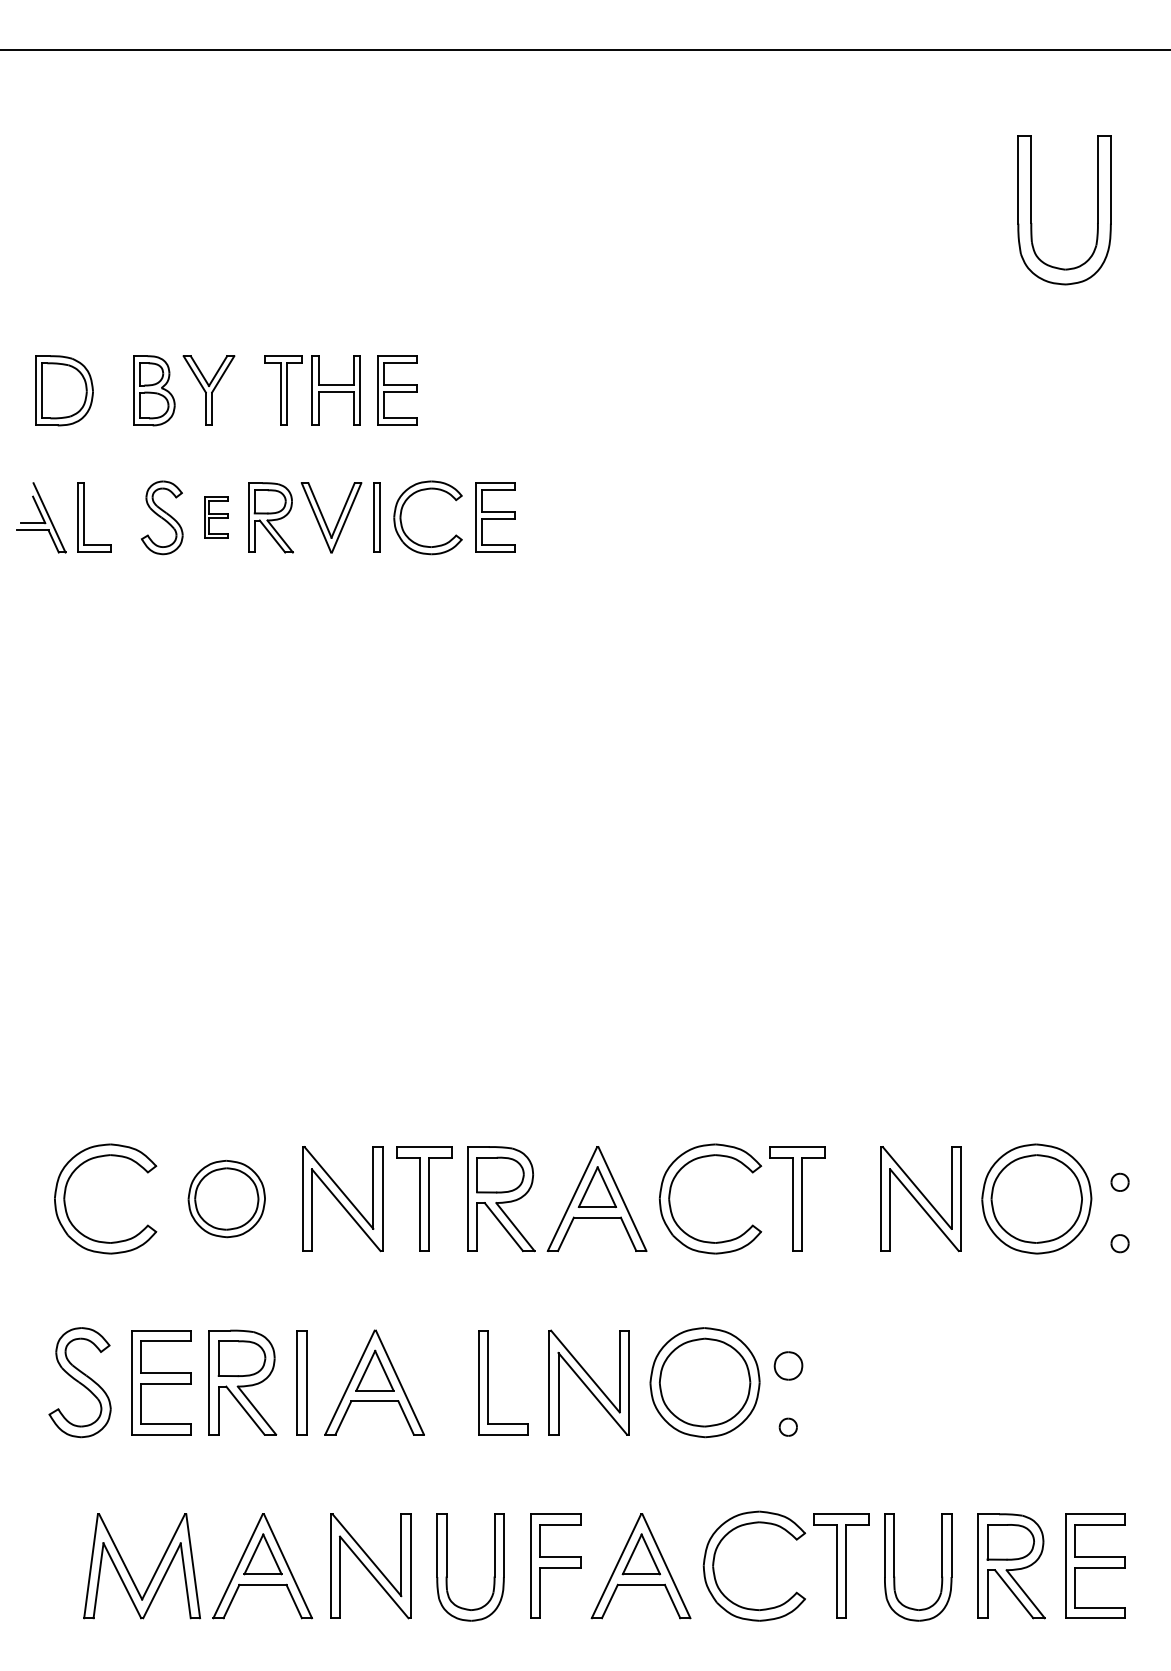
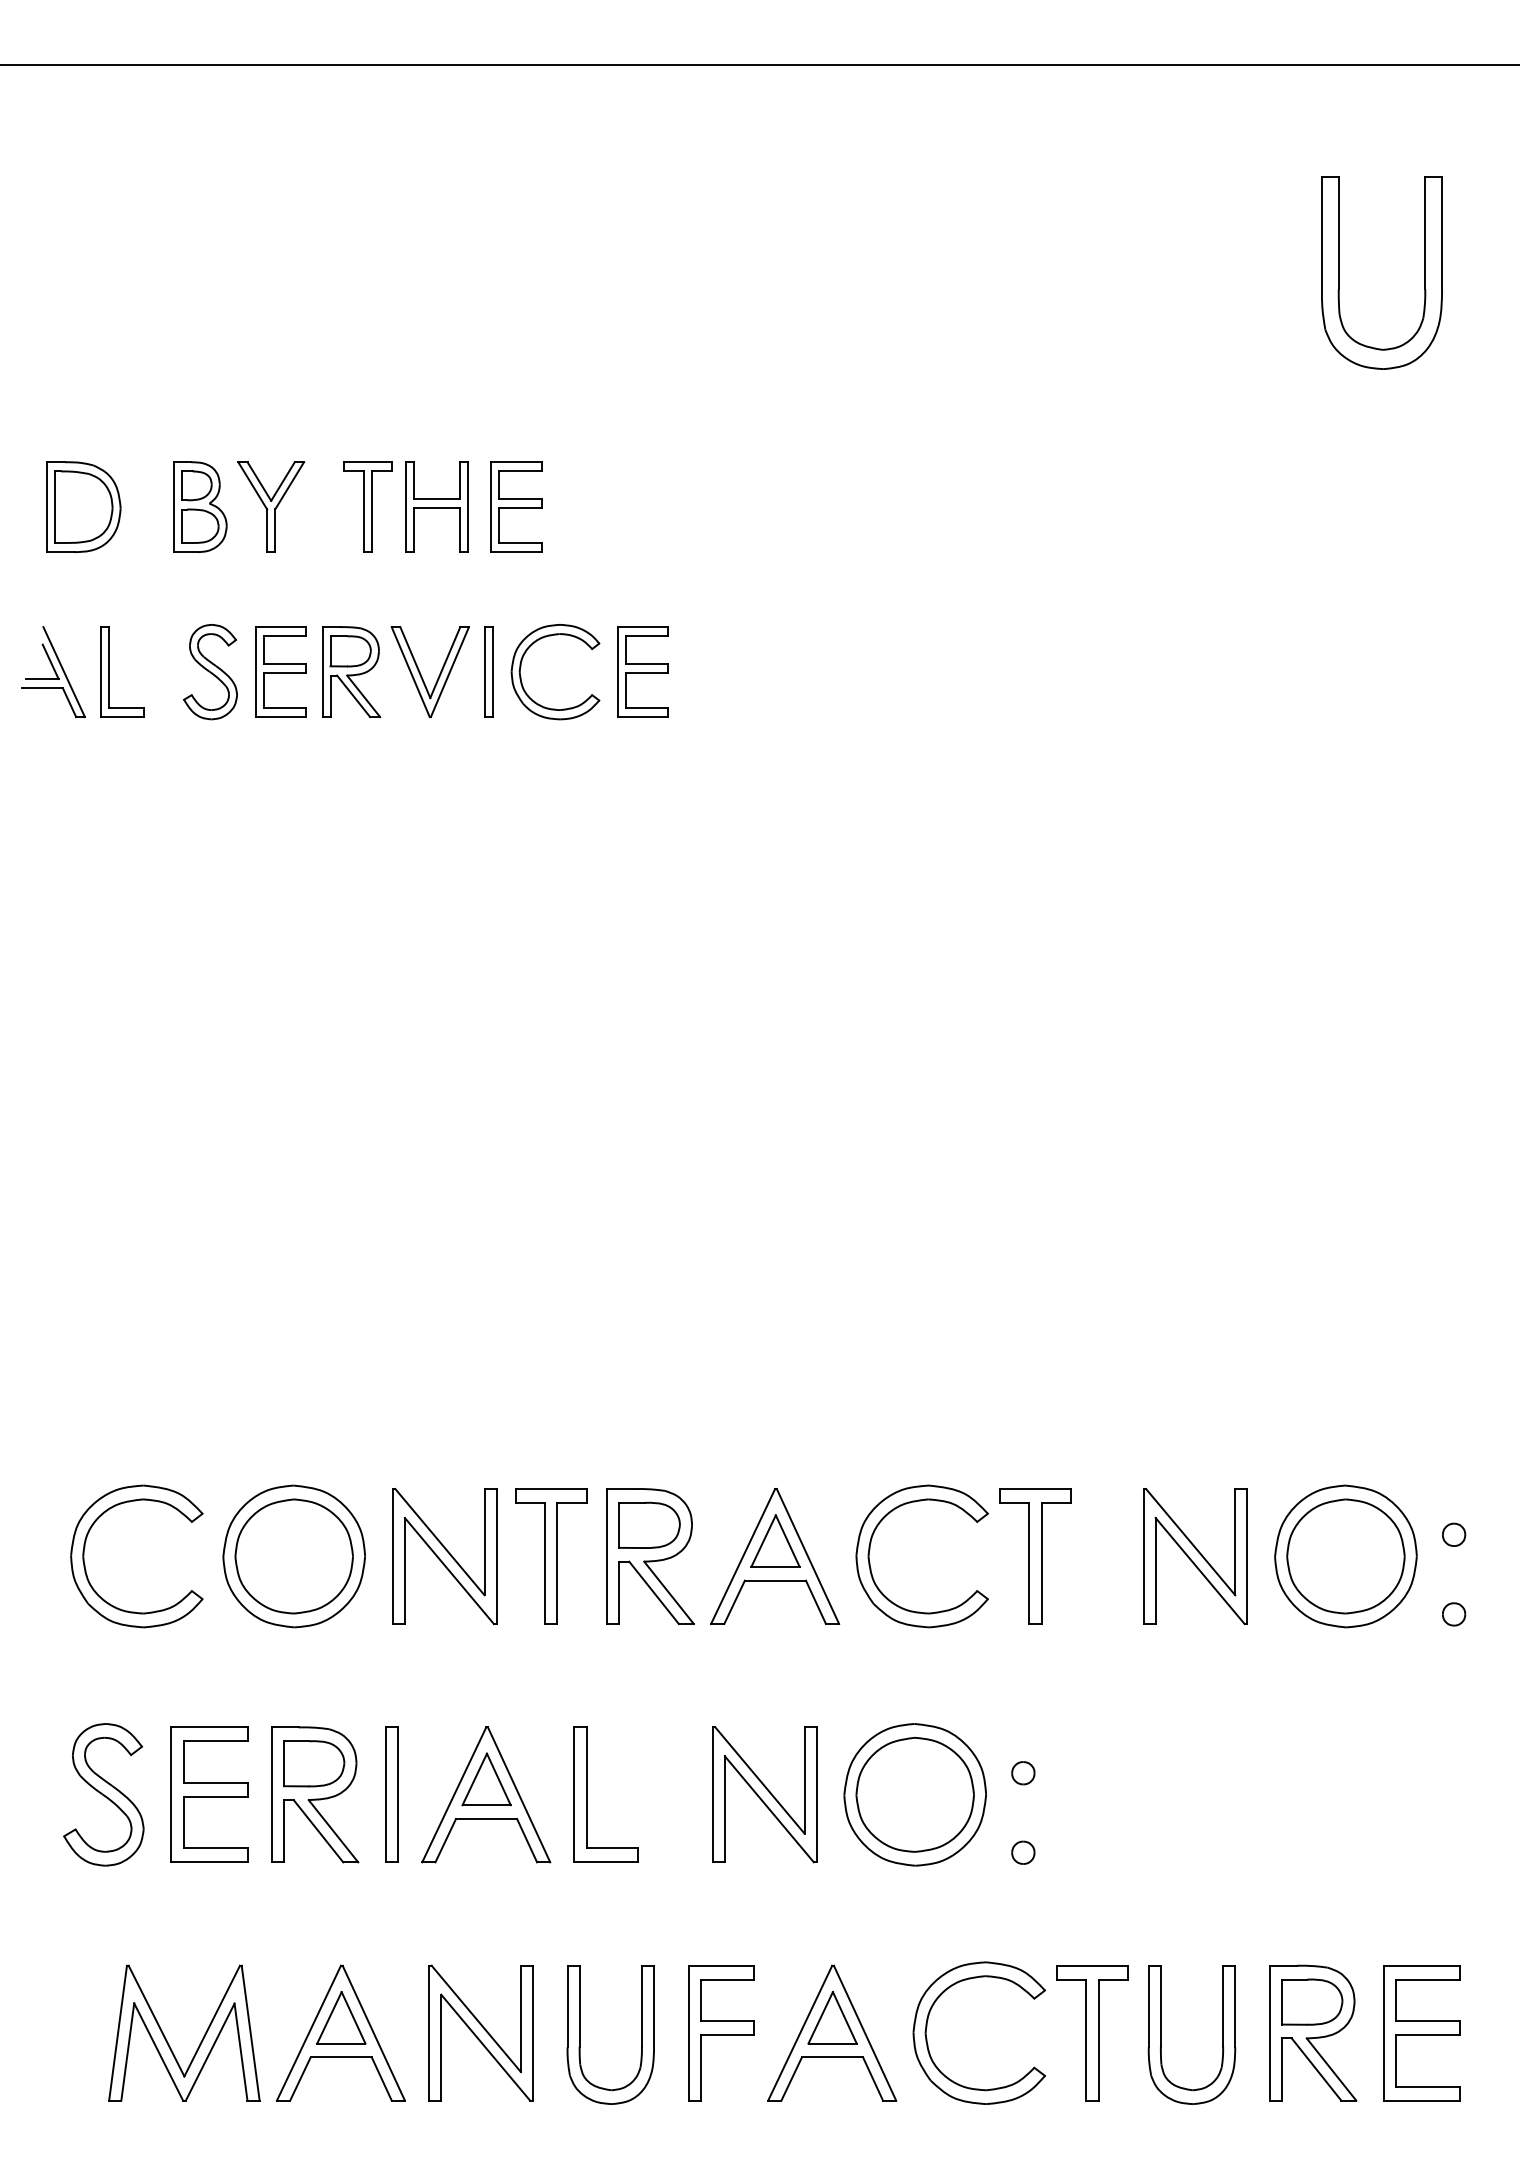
part: (216, 517) -> (280, 671), size x1.67
part: (226, 1198) -> (293, 1555), size x1.43
part: (787, 1365) -> (1022, 1772), size x0.62
part: (488, 1382) -> (587, 1794), moved

